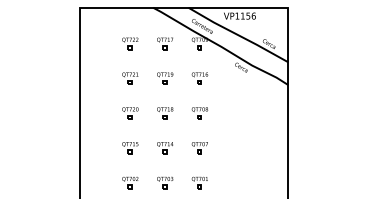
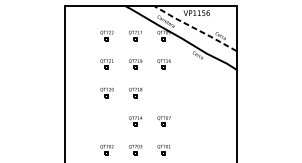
line: (237, 34) -> (194, 28), solid -> dashed
part: (199, 113) -> (163, 92), removed
part: (130, 148) -> (107, 121), removed

